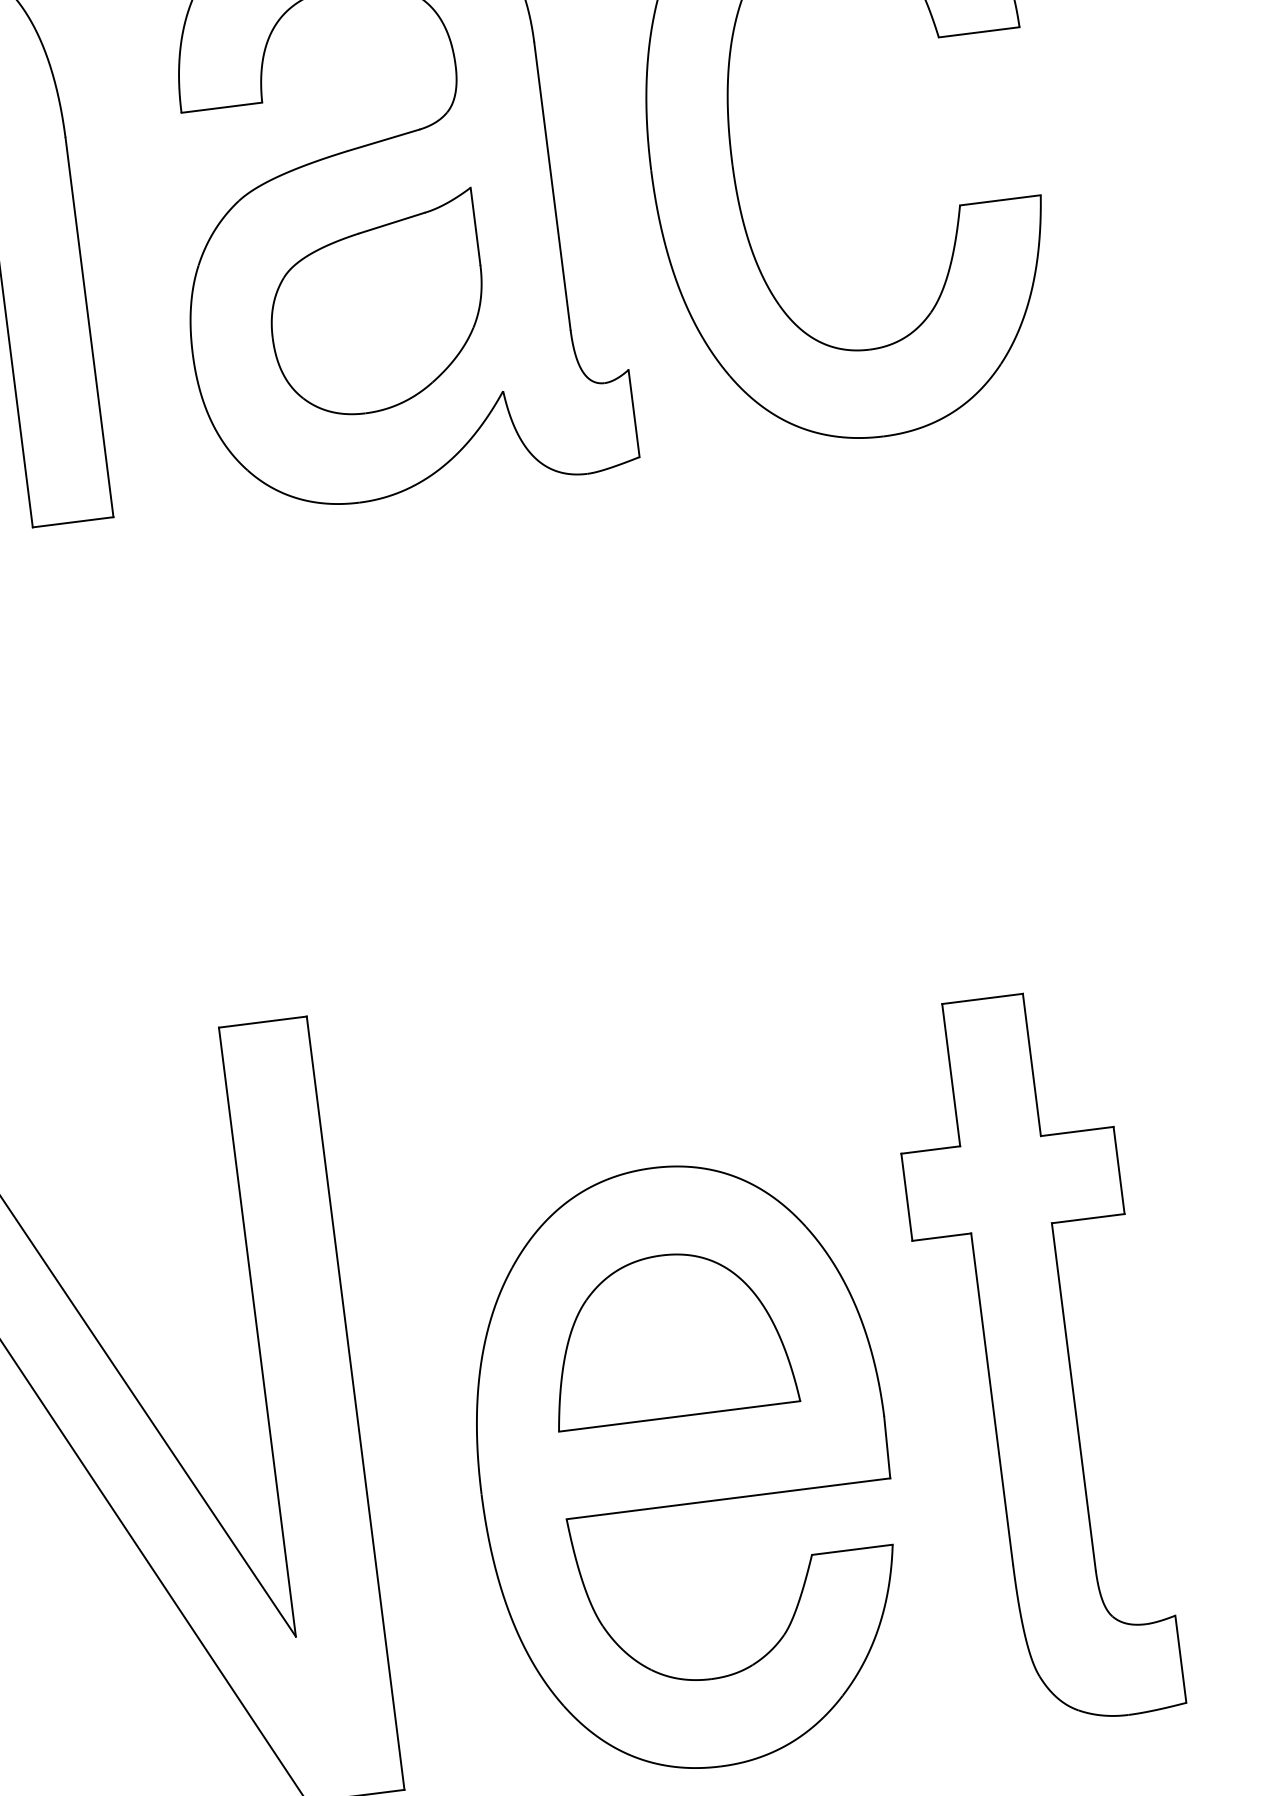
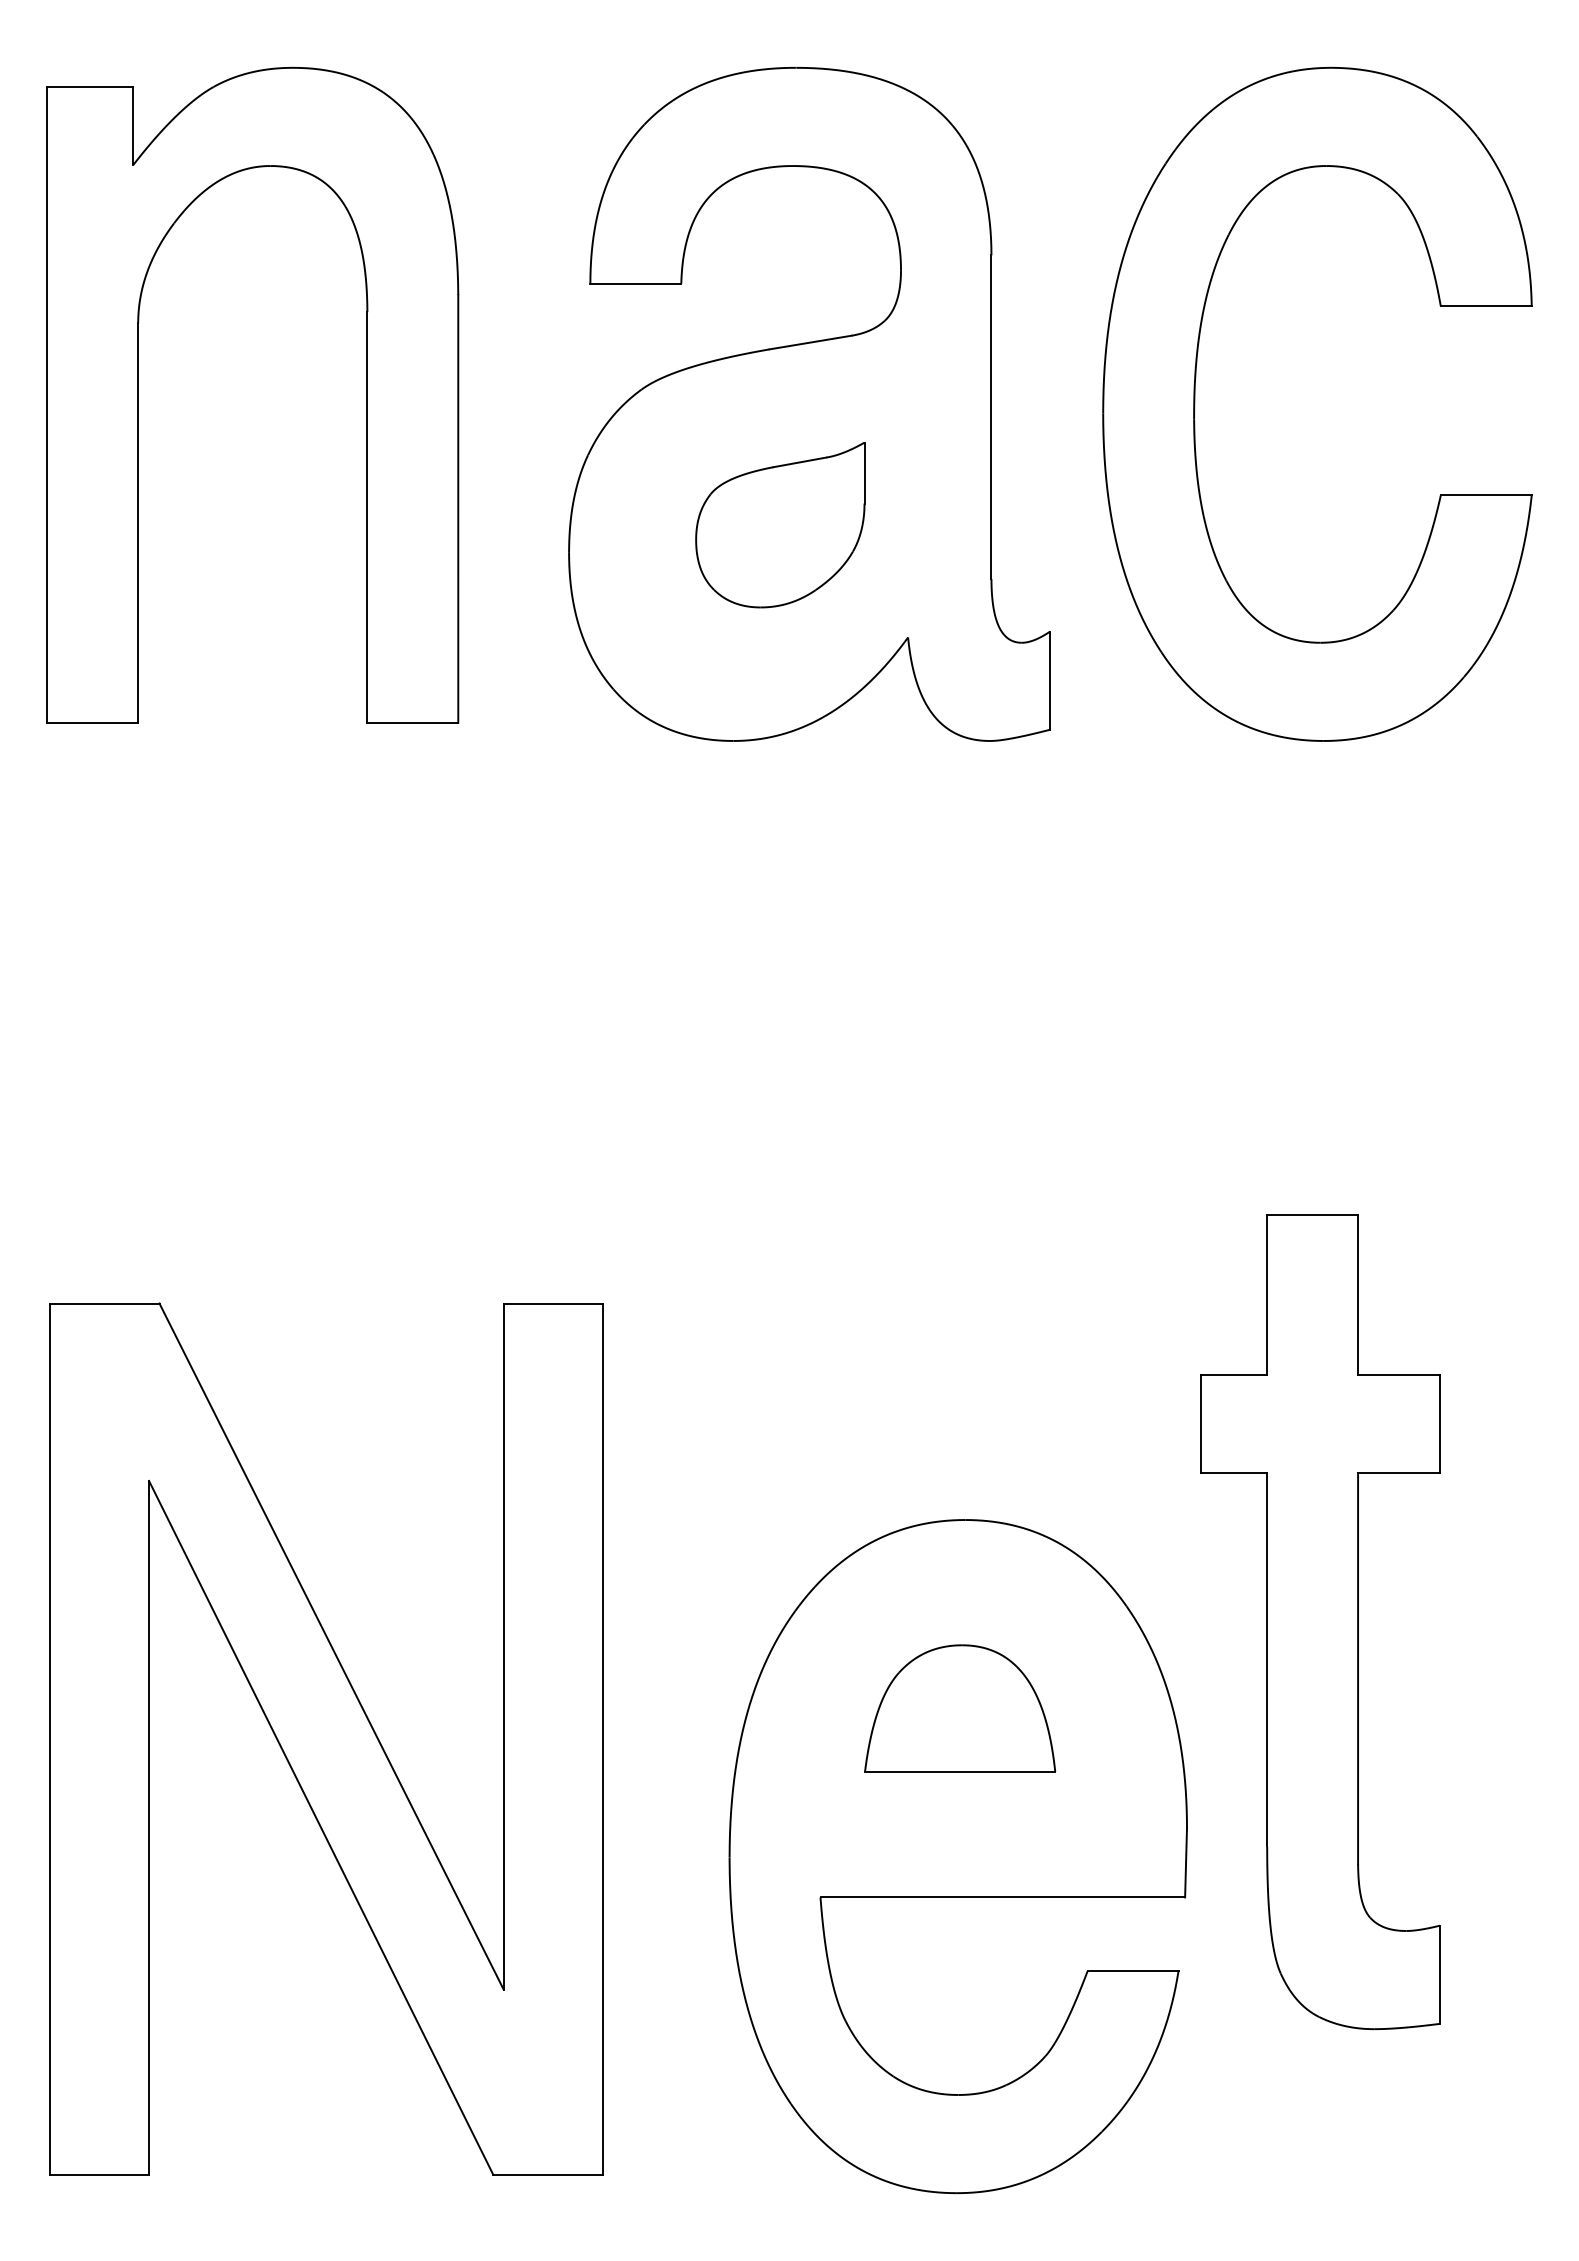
part: (377, 305) -> (780, 524), size x0.7
part: (668, 1335) -> (959, 1708), size x0.7
part: (1035, 1360) -> (1320, 1622), moved

